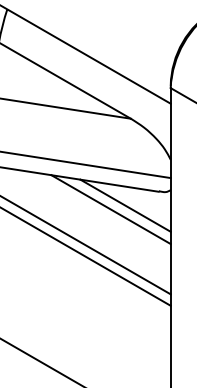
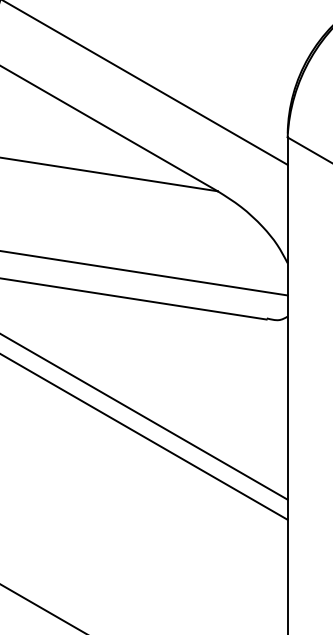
line: (125, 205) -> (208, 343), removed
line: (110, 209) -> (181, 350), removed

